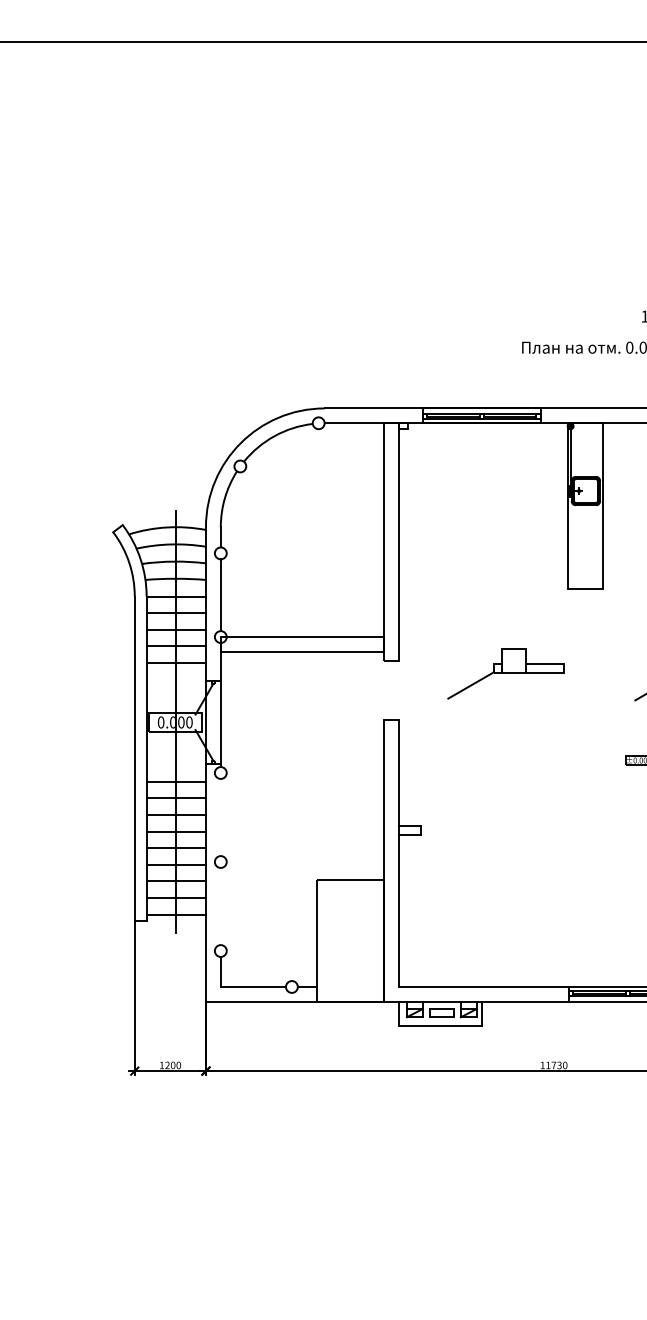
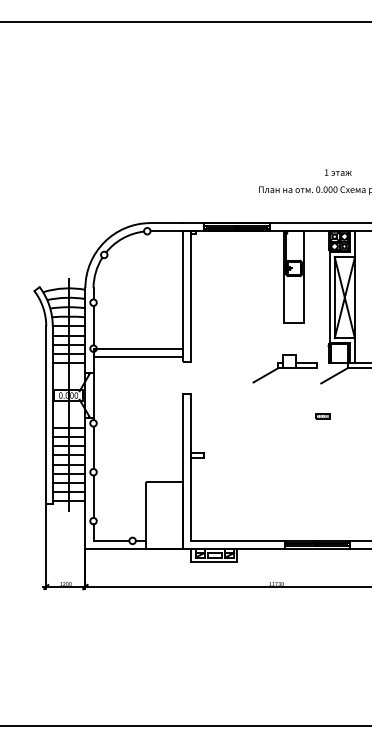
part: (504, 673) -> (284, 368), moved
line: (220, 816) -> (93, 447), added
line: (220, 906) -> (93, 496), added

